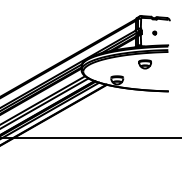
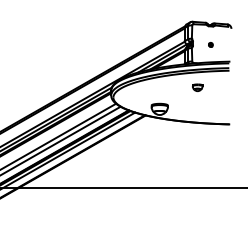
part: (144, 64) -> (197, 87), size x0.6

